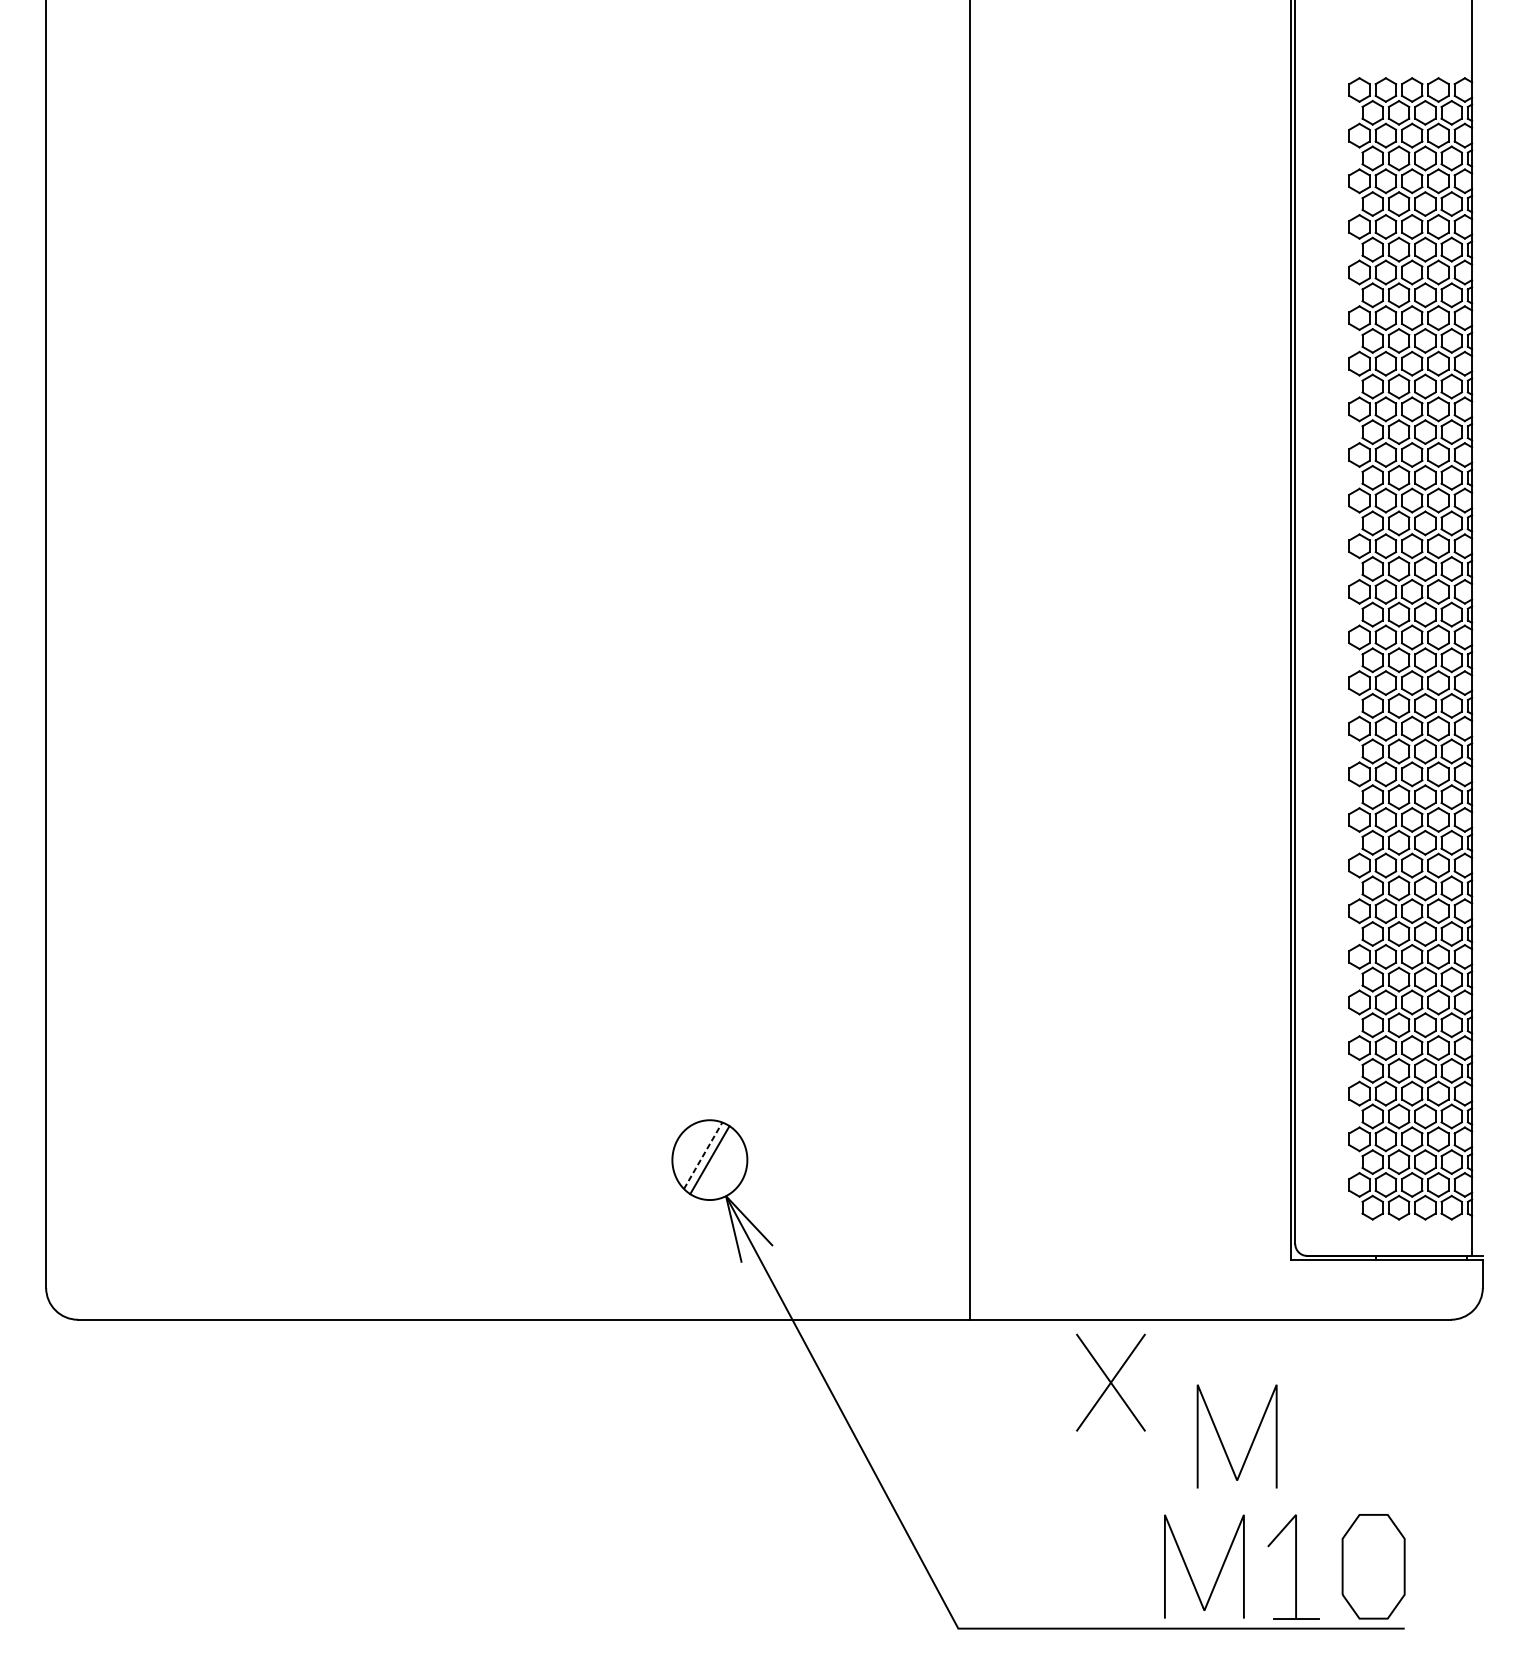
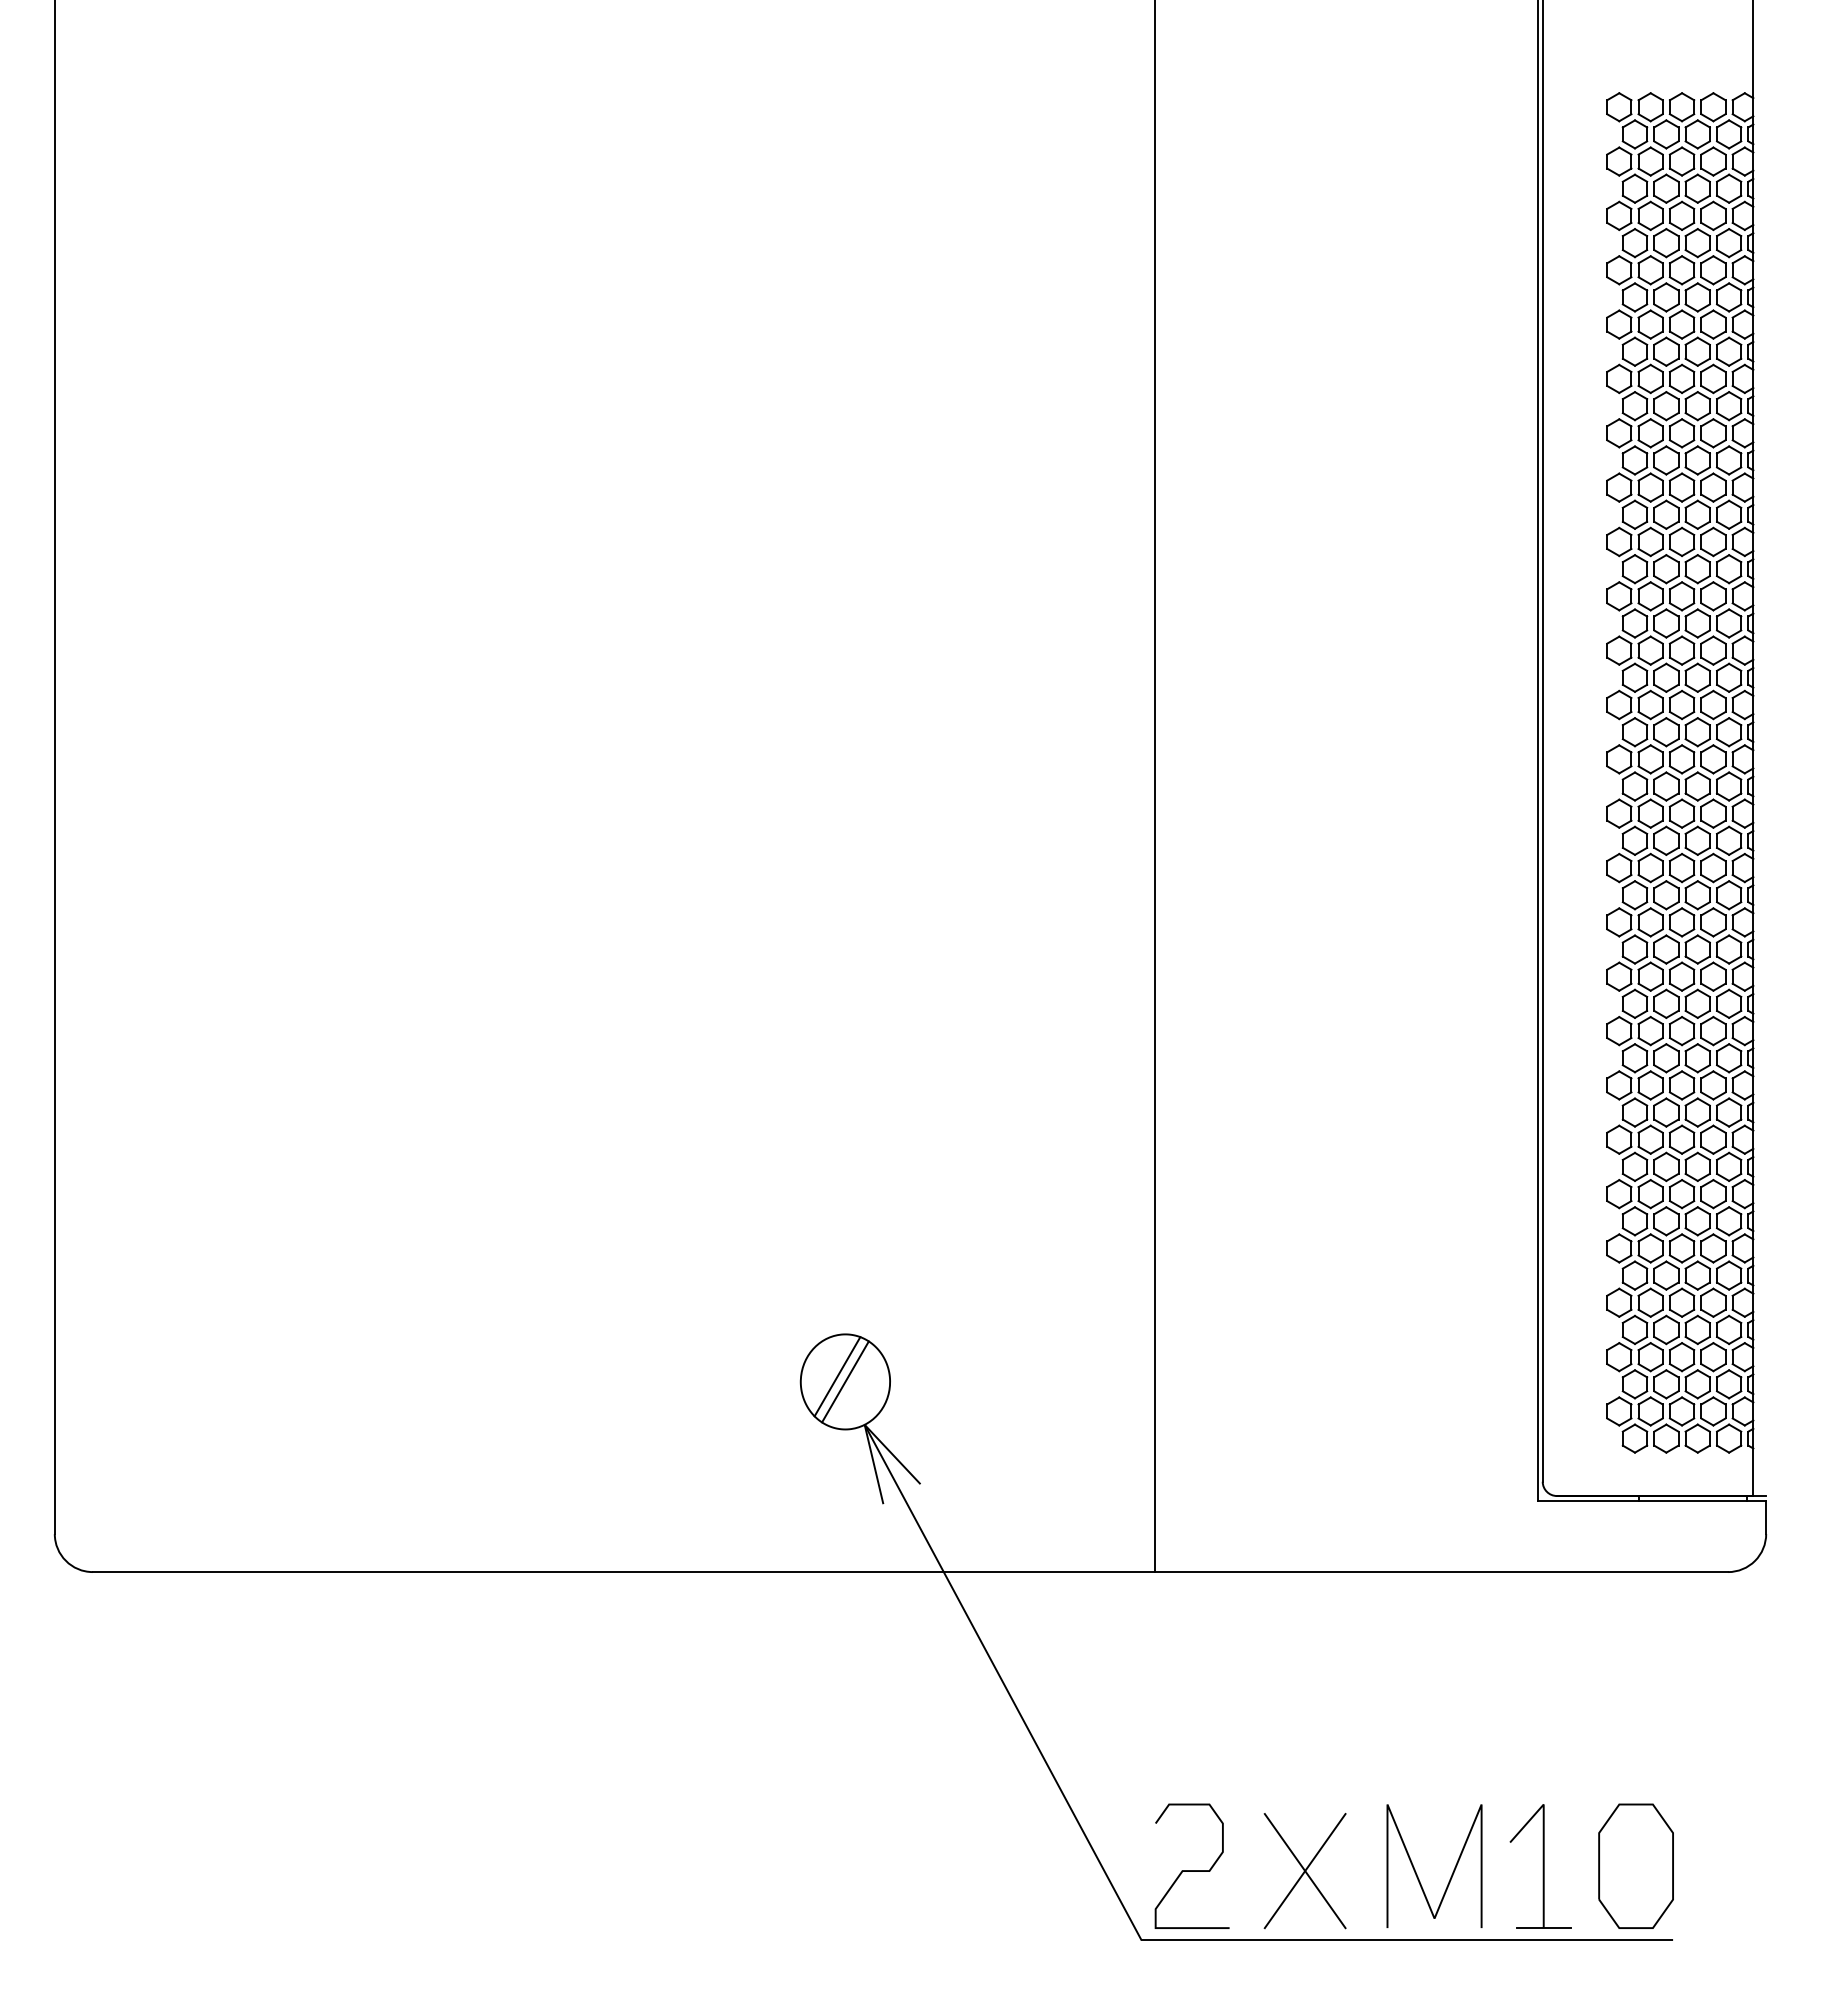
line: (703, 1155) -> (837, 1376), dashed -> solid
part: (1110, 1383) -> (1304, 1871), moved
line: (1222, 1441) -> (1455, 1716), removed
curve: (1000, 1570) -> (1191, 1870), added

